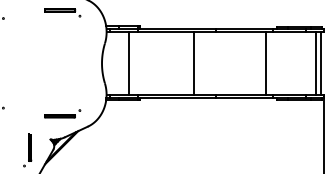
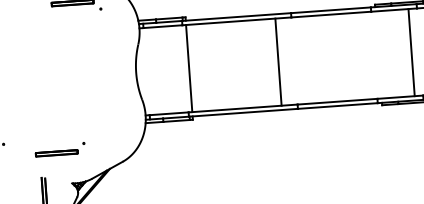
line: (129, 63) -> (189, 68), moved
line: (194, 63) -> (278, 62), moved
line: (266, 63) -> (411, 52), moved
part: (62, 113) -> (59, 149), moved

